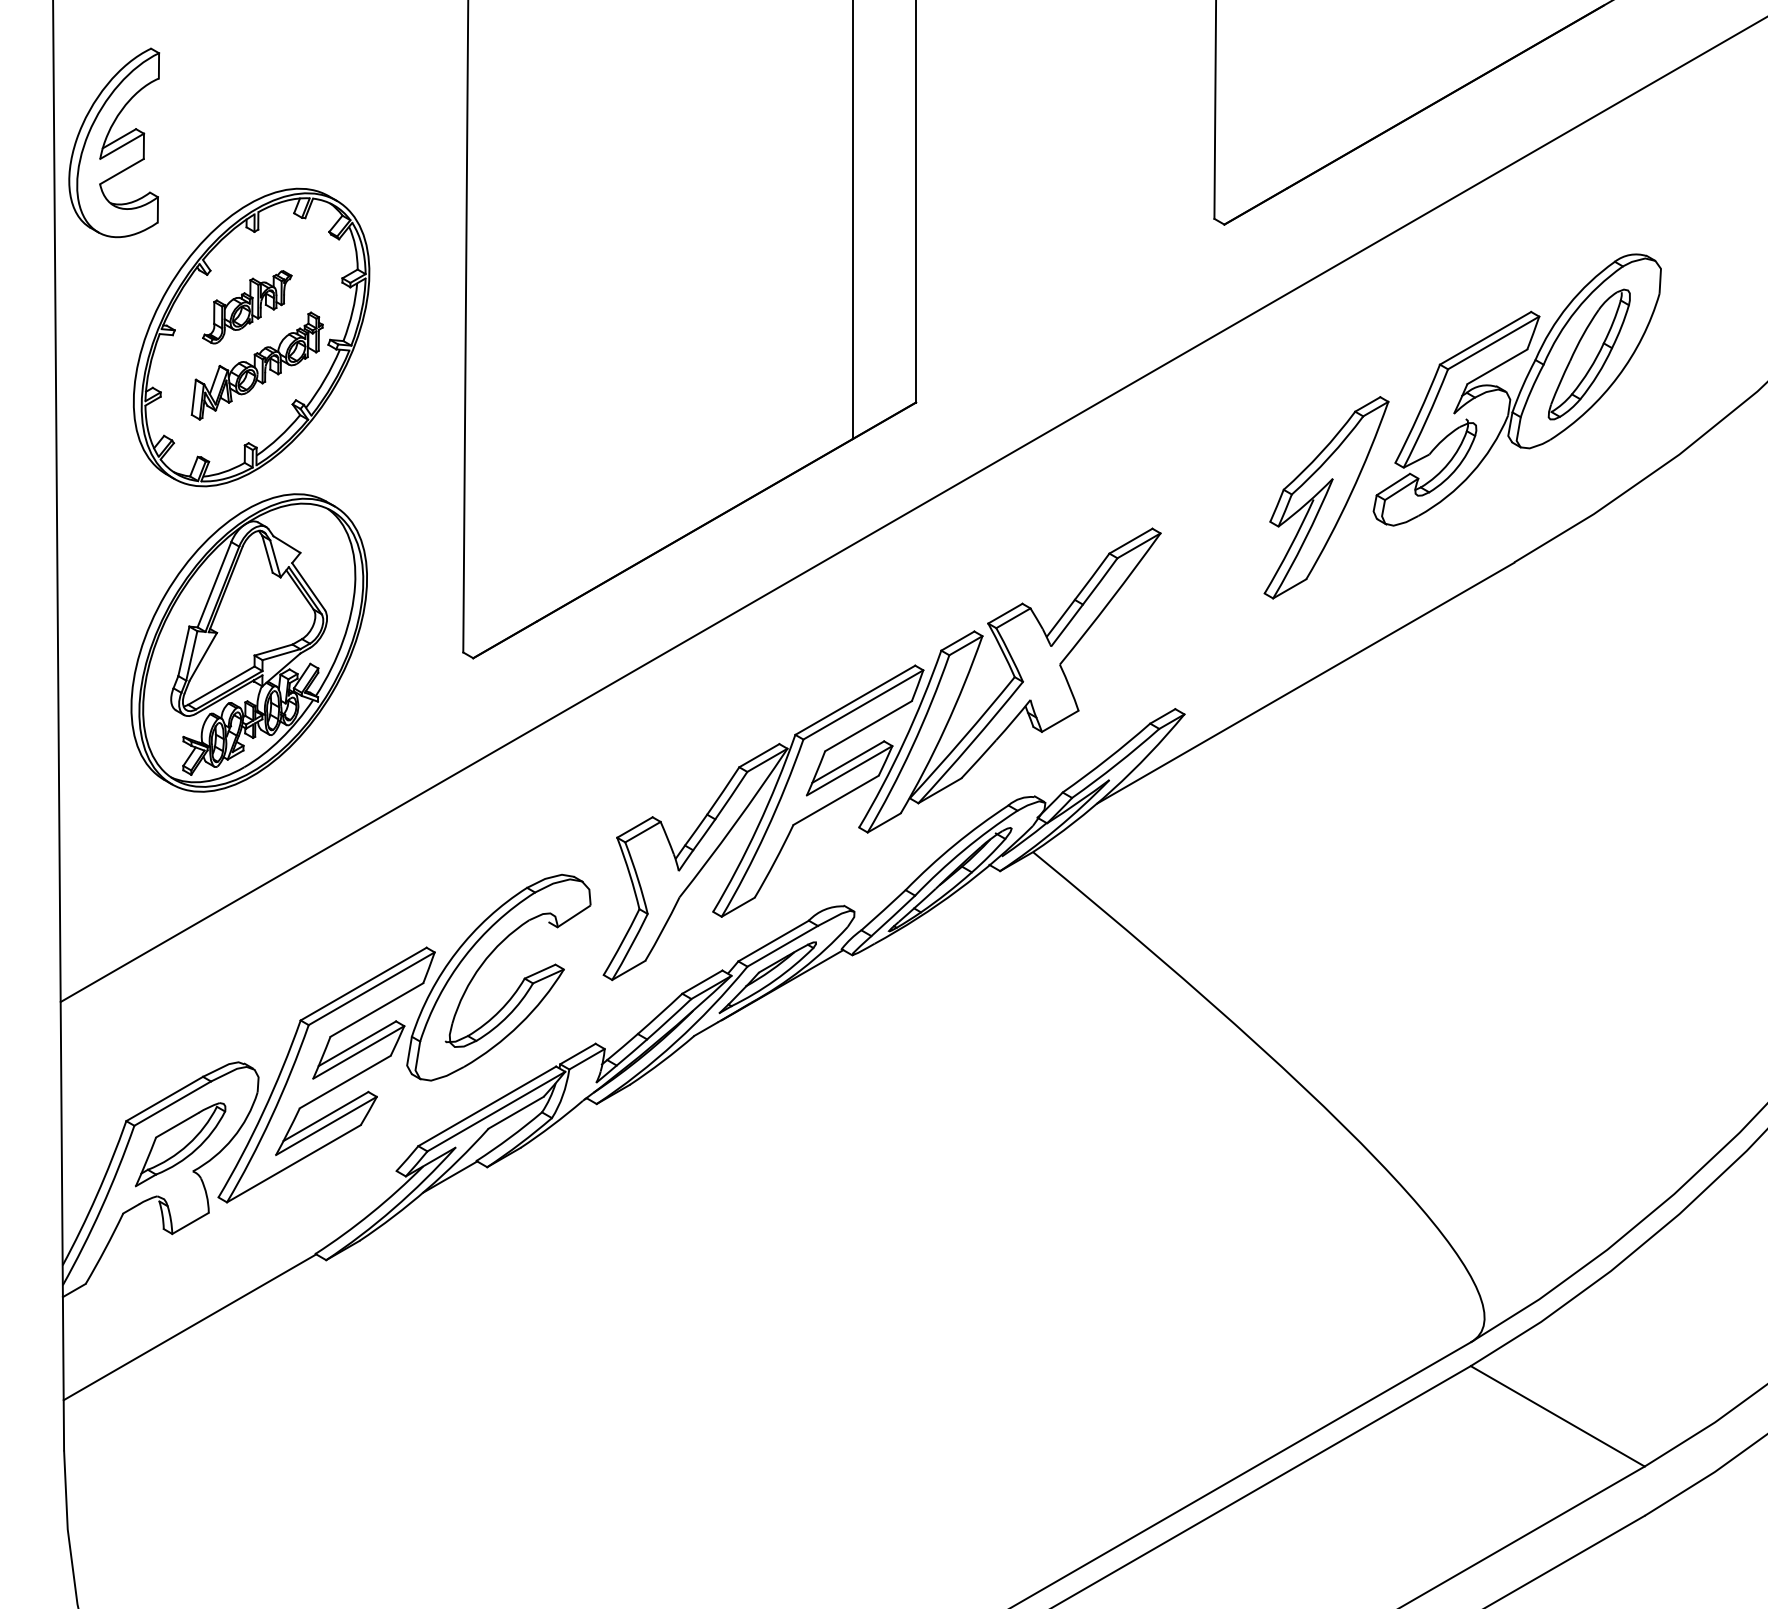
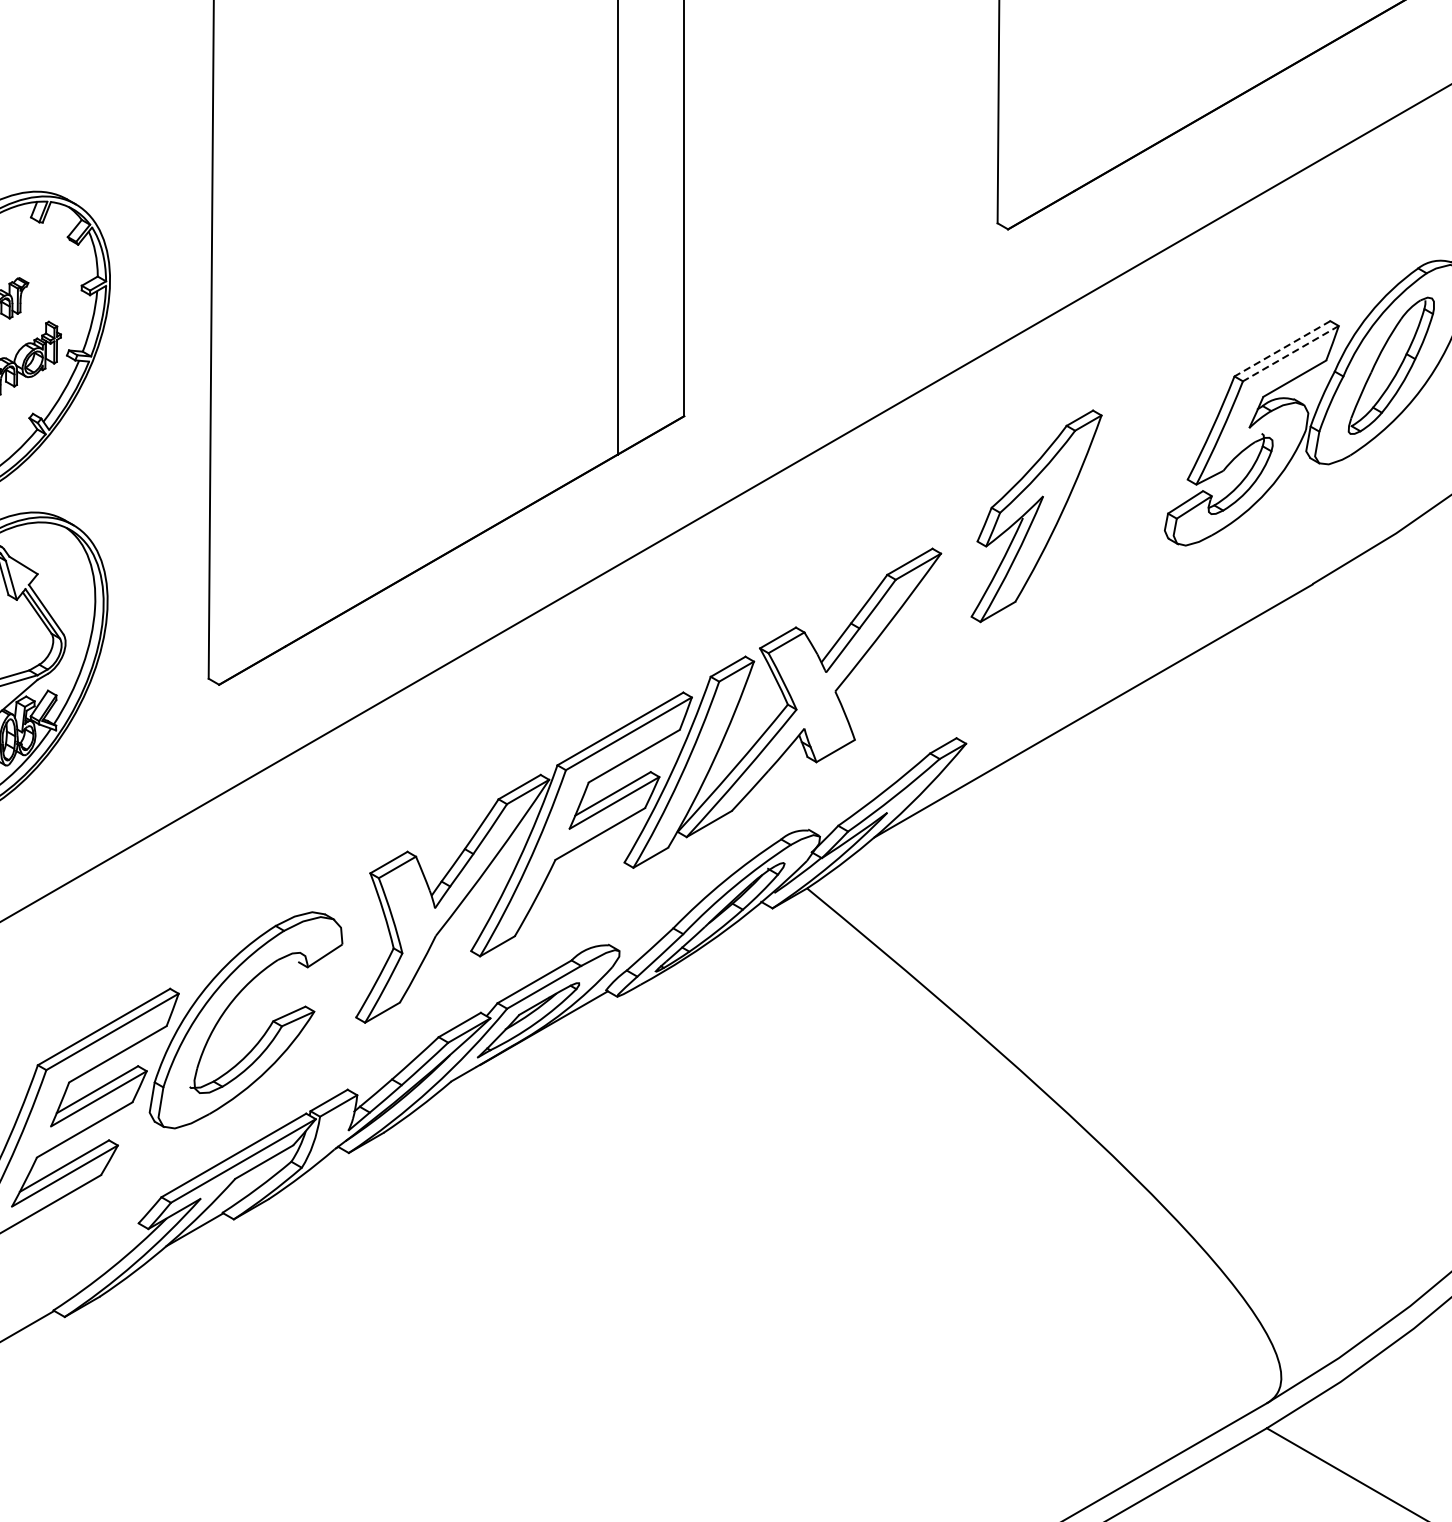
line: (1485, 338) -> (1282, 348), solid -> dashed
line: (1493, 342) -> (1290, 353), solid -> dashed
part: (1326, 497) -> (1036, 515), moved

